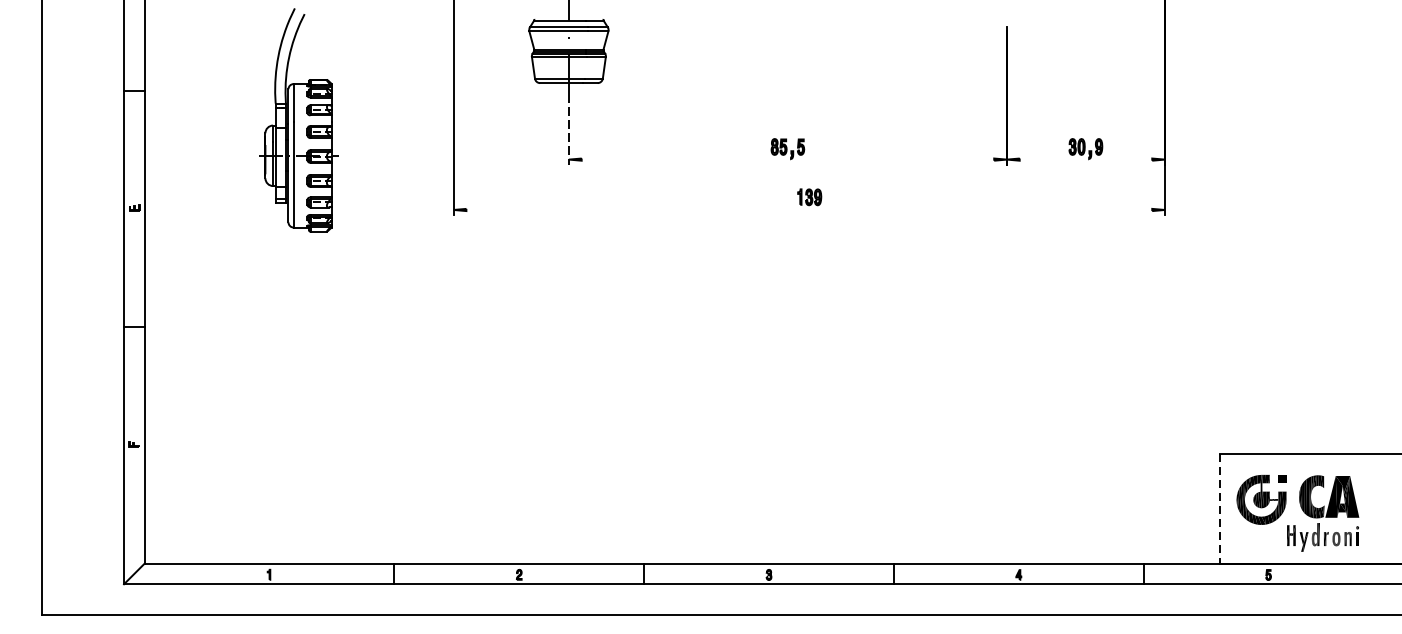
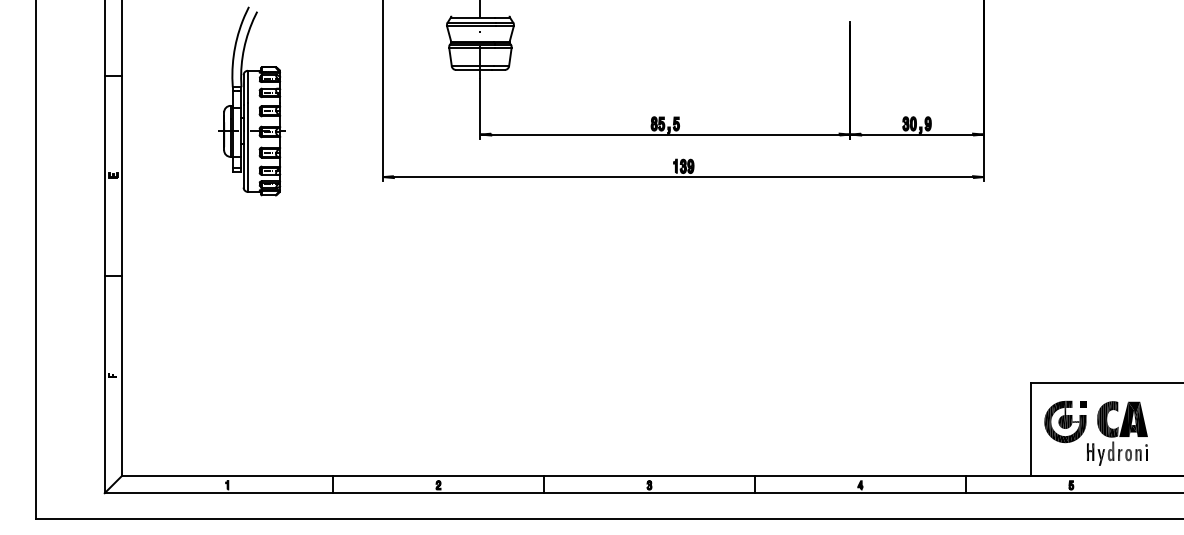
line: (568, 129) -> (480, 109), dashed -> solid
line: (788, 159) -> (665, 134), added
line: (1086, 159) -> (917, 134), added
line: (809, 210) -> (683, 177), added
line: (1220, 508) -> (1030, 429), dashed -> solid

